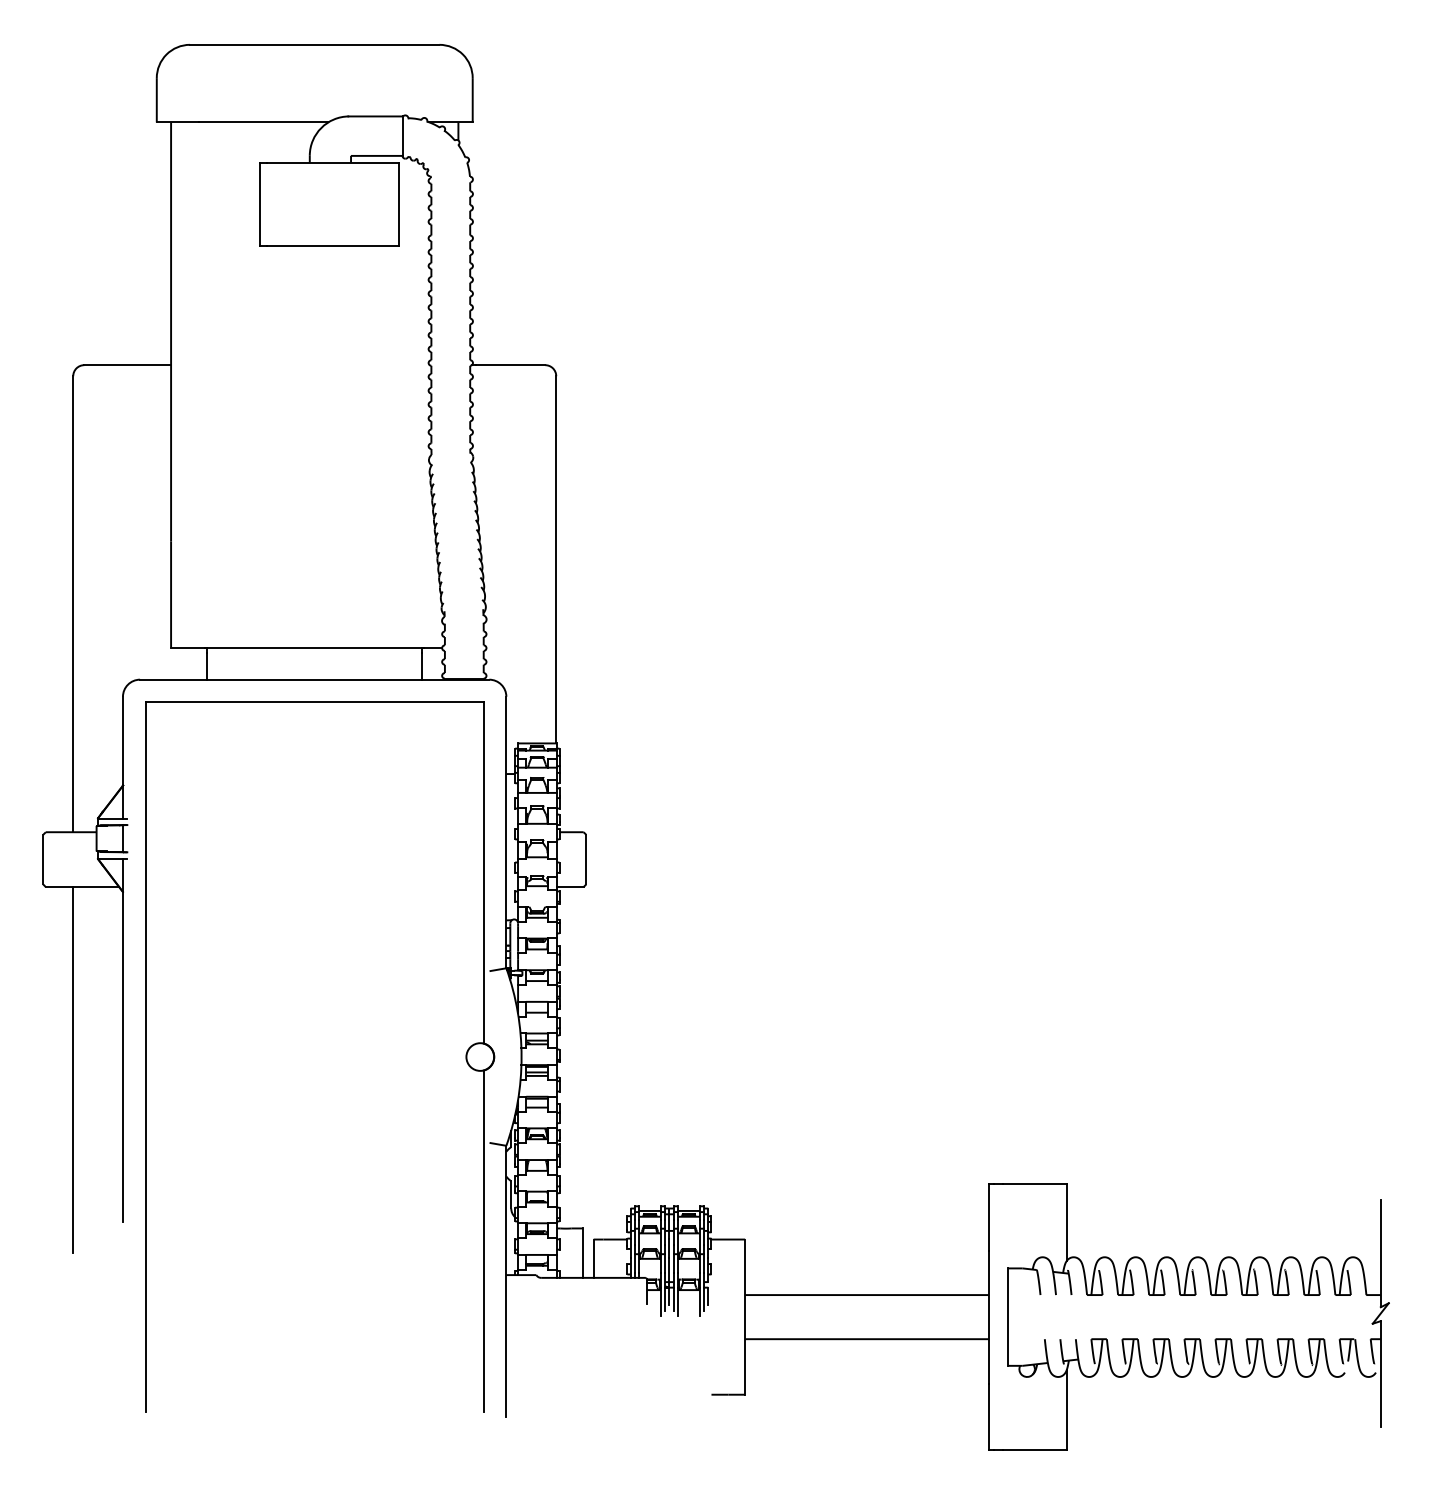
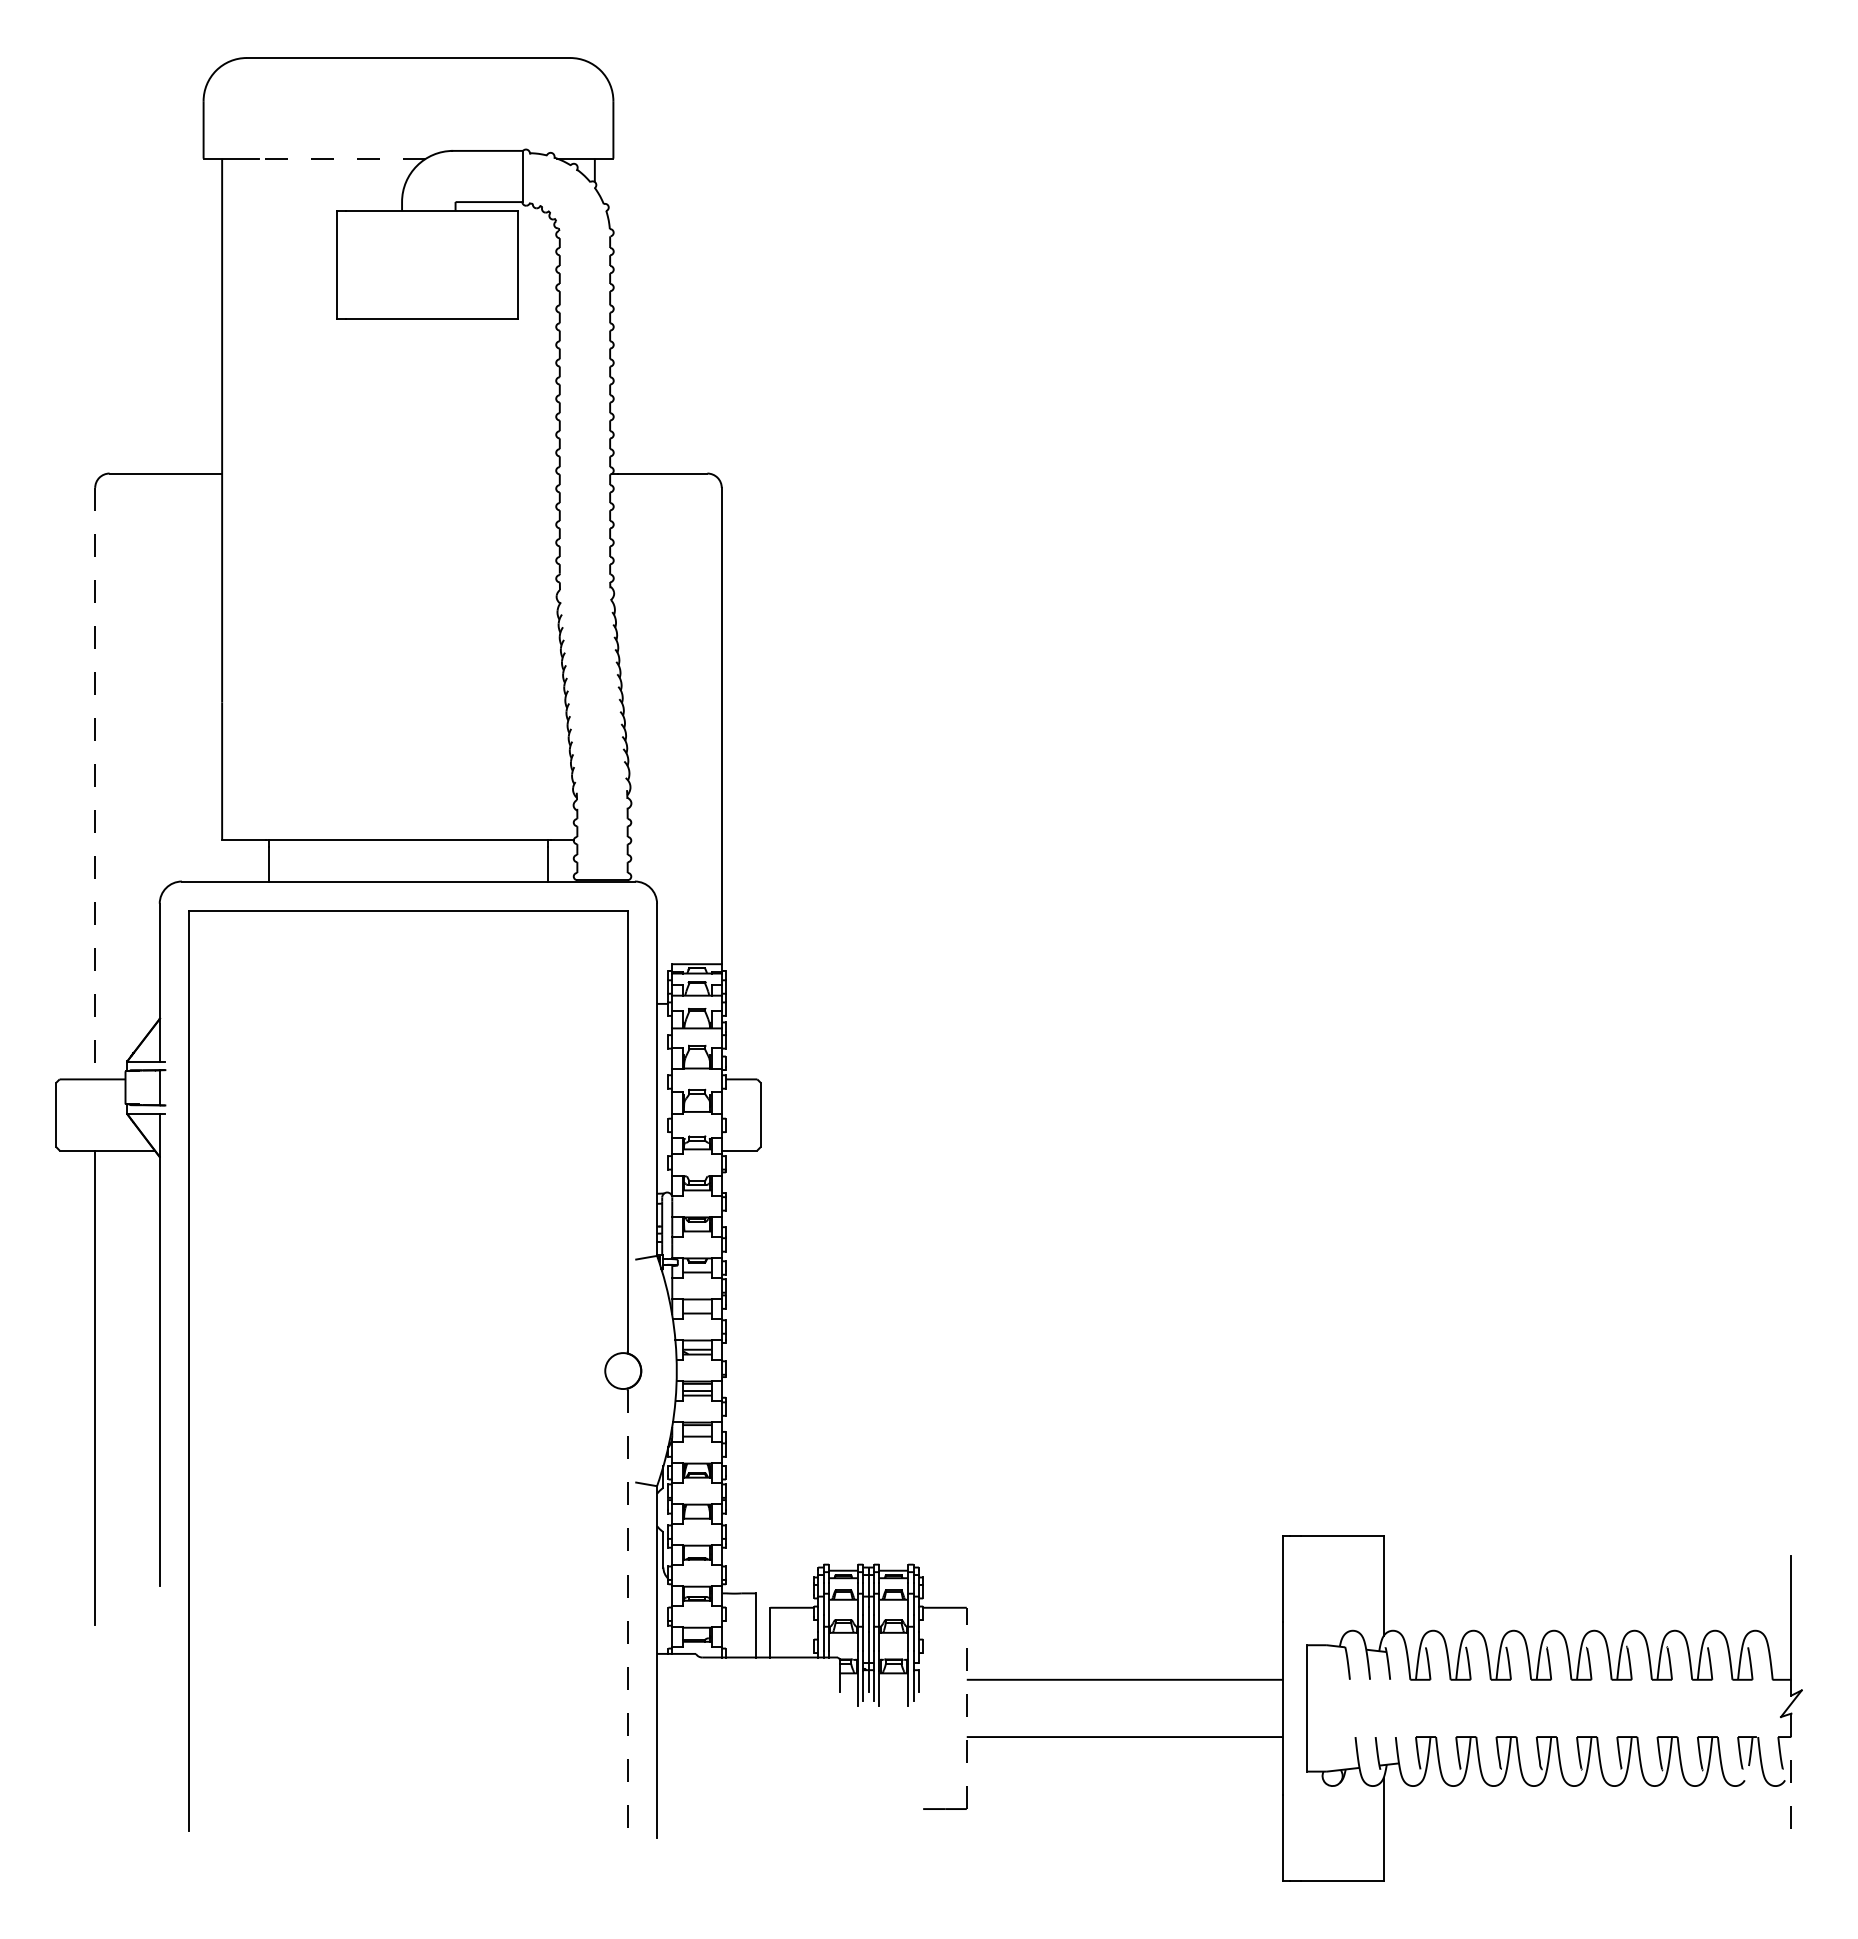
line: (263, 122) -> (342, 158), solid -> dashed
line: (73, 604) -> (95, 784), solid -> dashed
line: (483, 1241) -> (627, 1610), solid -> dashed
line: (745, 1317) -> (967, 1708), solid -> dashed
line: (1380, 1374) -> (1790, 1782), solid -> dashed

